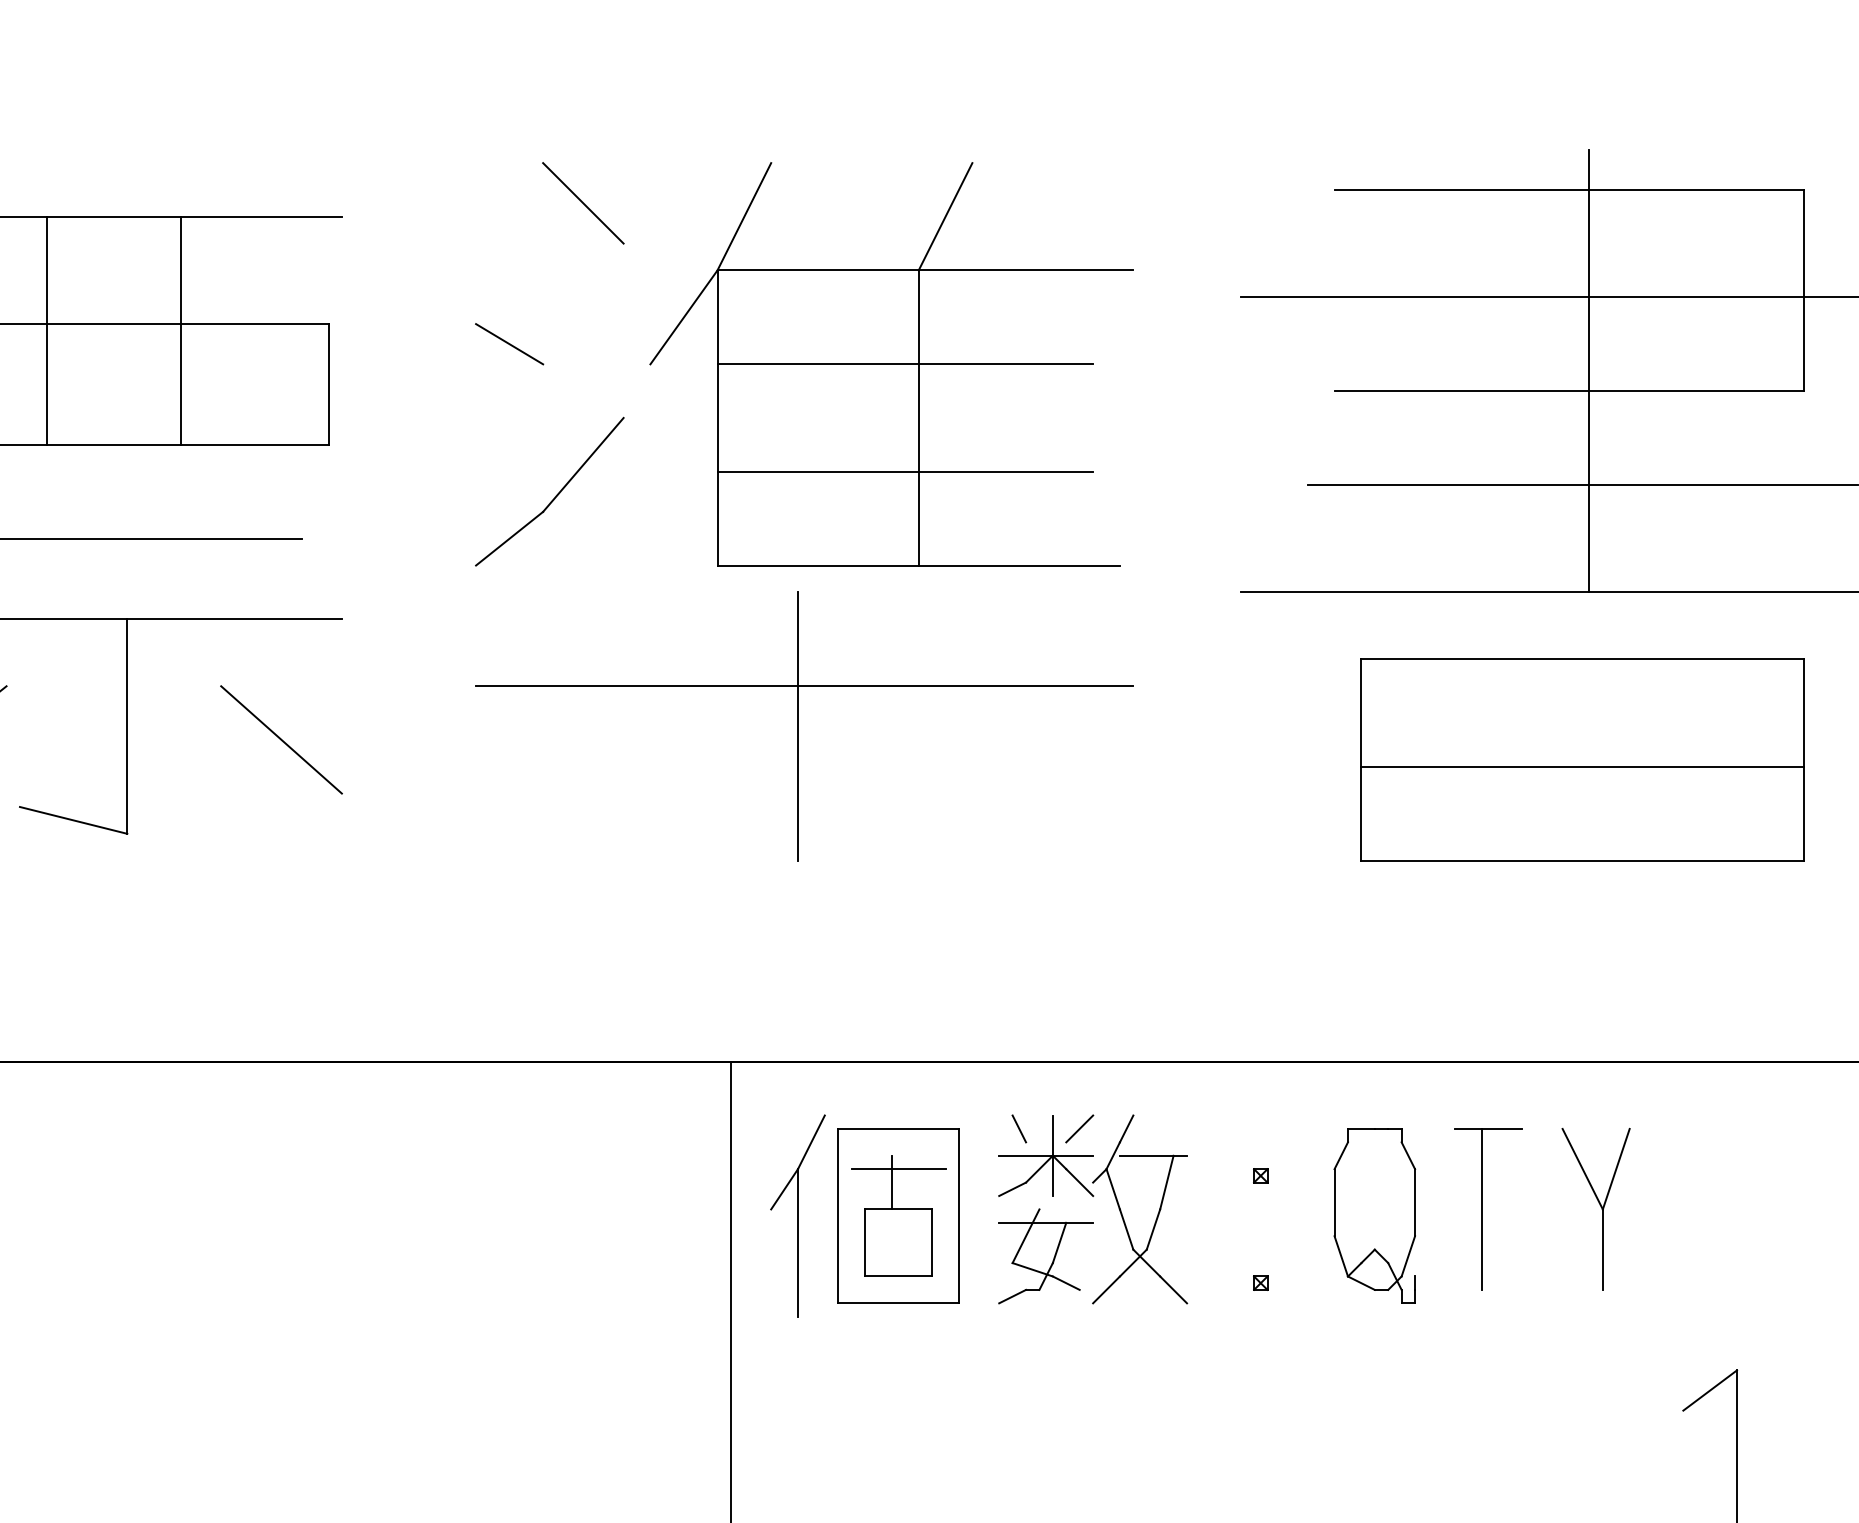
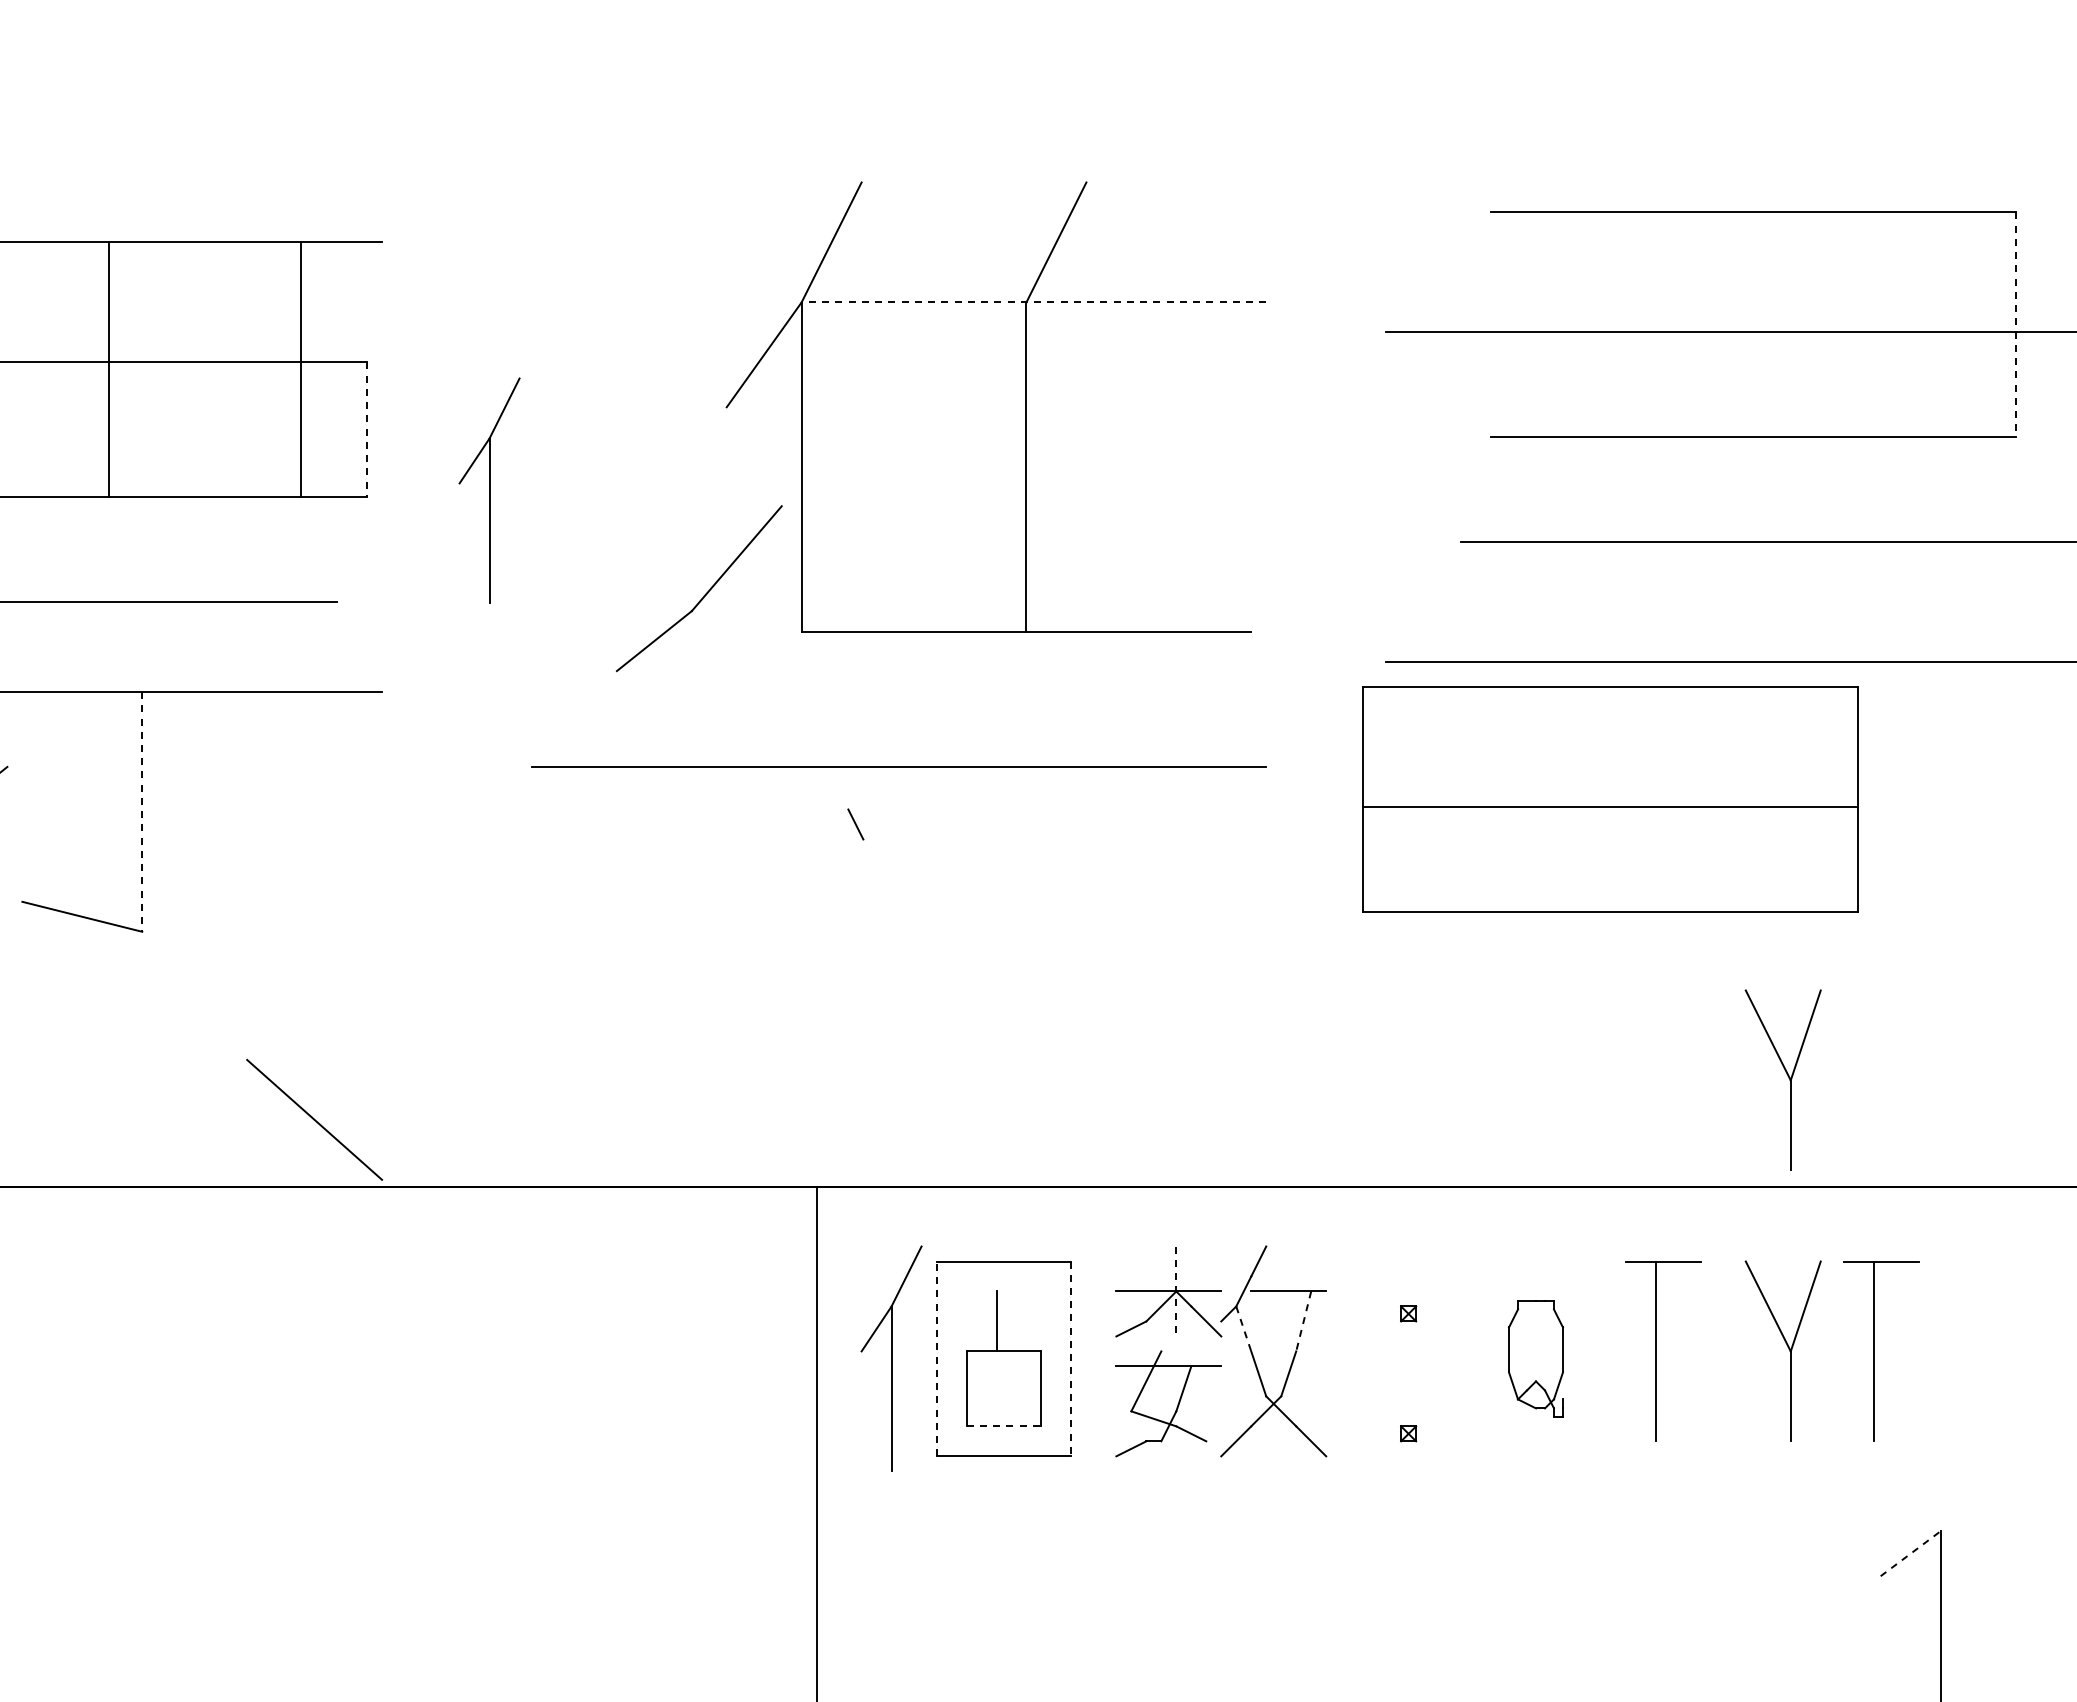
line: (583, 203) -> (651, 227), removed
line: (925, 270) -> (1033, 302), solid -> dashed
line: (1804, 291) -> (2015, 325), solid -> dashed
line: (46, 330) -> (109, 369), moved
line: (181, 330) -> (301, 369), moved
line: (508, 343) -> (568, 384), removed
line: (905, 364) -> (1011, 407), removed
line: (1589, 370) -> (1775, 414), removed
line: (328, 385) -> (367, 430), solid -> dashed
part: (438, 438) -> (489, 490), added
line: (905, 471) -> (1011, 527), removed
part: (555, 496) -> (705, 593), moved
line: (127, 726) -> (142, 811), solid -> dashed
line: (797, 726) -> (891, 811), removed
line: (281, 739) -> (314, 1119), moved
part: (1582, 760) -> (1610, 799), moved
part: (1595, 966) -> (1782, 1079), added
line: (1019, 1128) -> (855, 824), moved
line: (1079, 1128) -> (1206, 1261), removed
line: (1053, 1155) -> (1176, 1291), solid -> dashed
line: (898, 1169) -> (1003, 1306), removed
line: (1166, 1182) -> (1303, 1321), solid -> dashed
line: (1112, 1188) -> (1243, 1328), solid -> dashed
part: (1677, 1209) -> (1874, 1351), added
line: (838, 1215) -> (936, 1358), solid -> dashed
part: (1374, 1215) -> (1535, 1358), size x0.6
line: (959, 1216) -> (1071, 1359), solid -> dashed
line: (899, 1276) -> (1004, 1426), solid -> dashed
line: (1710, 1390) -> (1911, 1553), solid -> dashed

